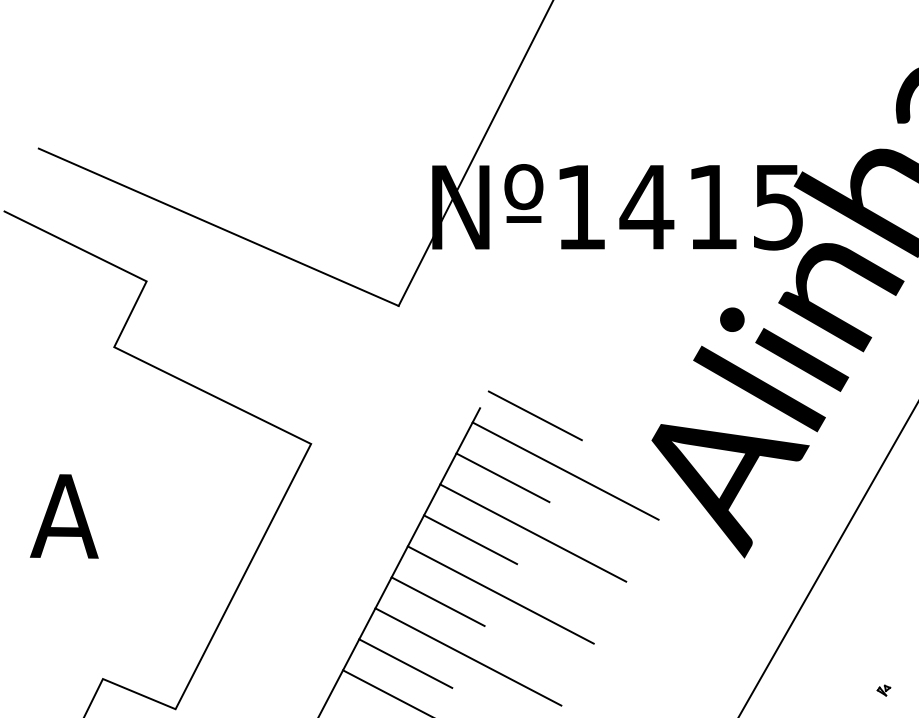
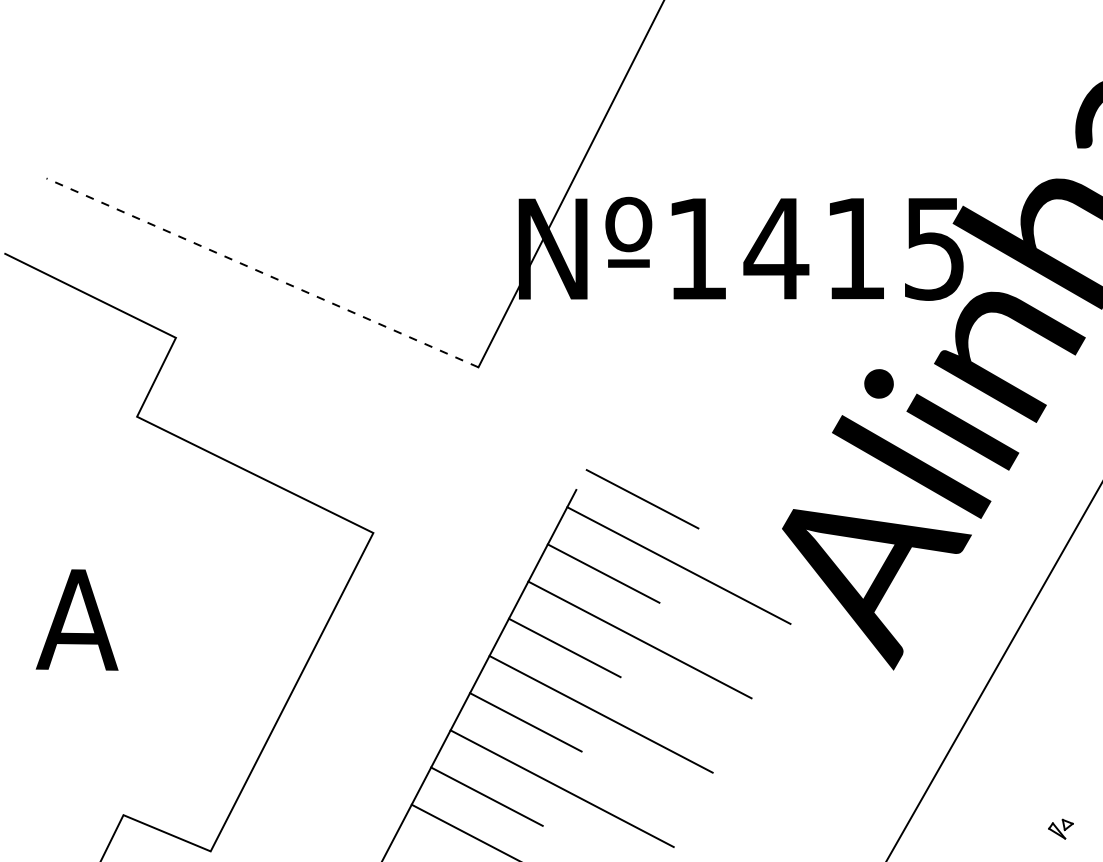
line: (218, 227) -> (262, 273), solid -> dashed
part: (883, 690) -> (1060, 828), size x1.6

